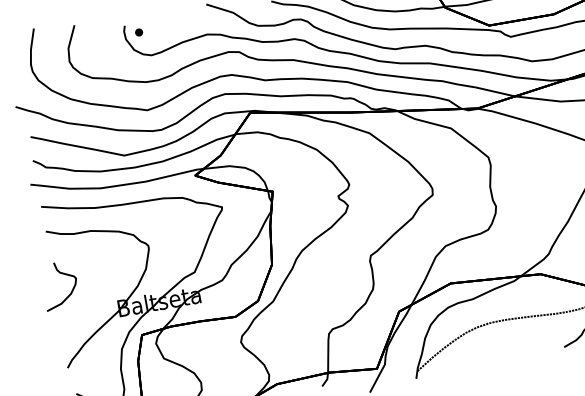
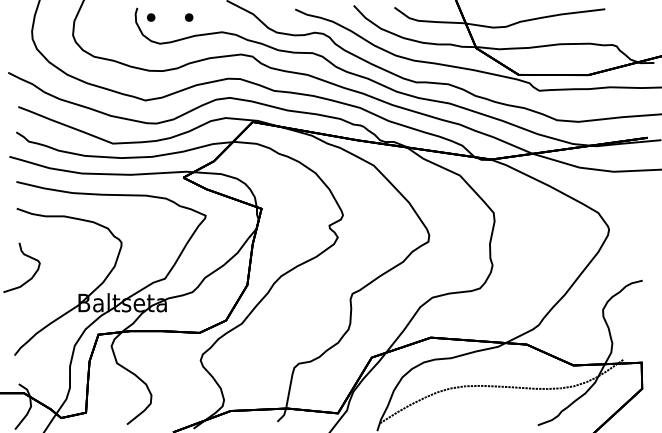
part: (174, 26) -> (189, 17), added

